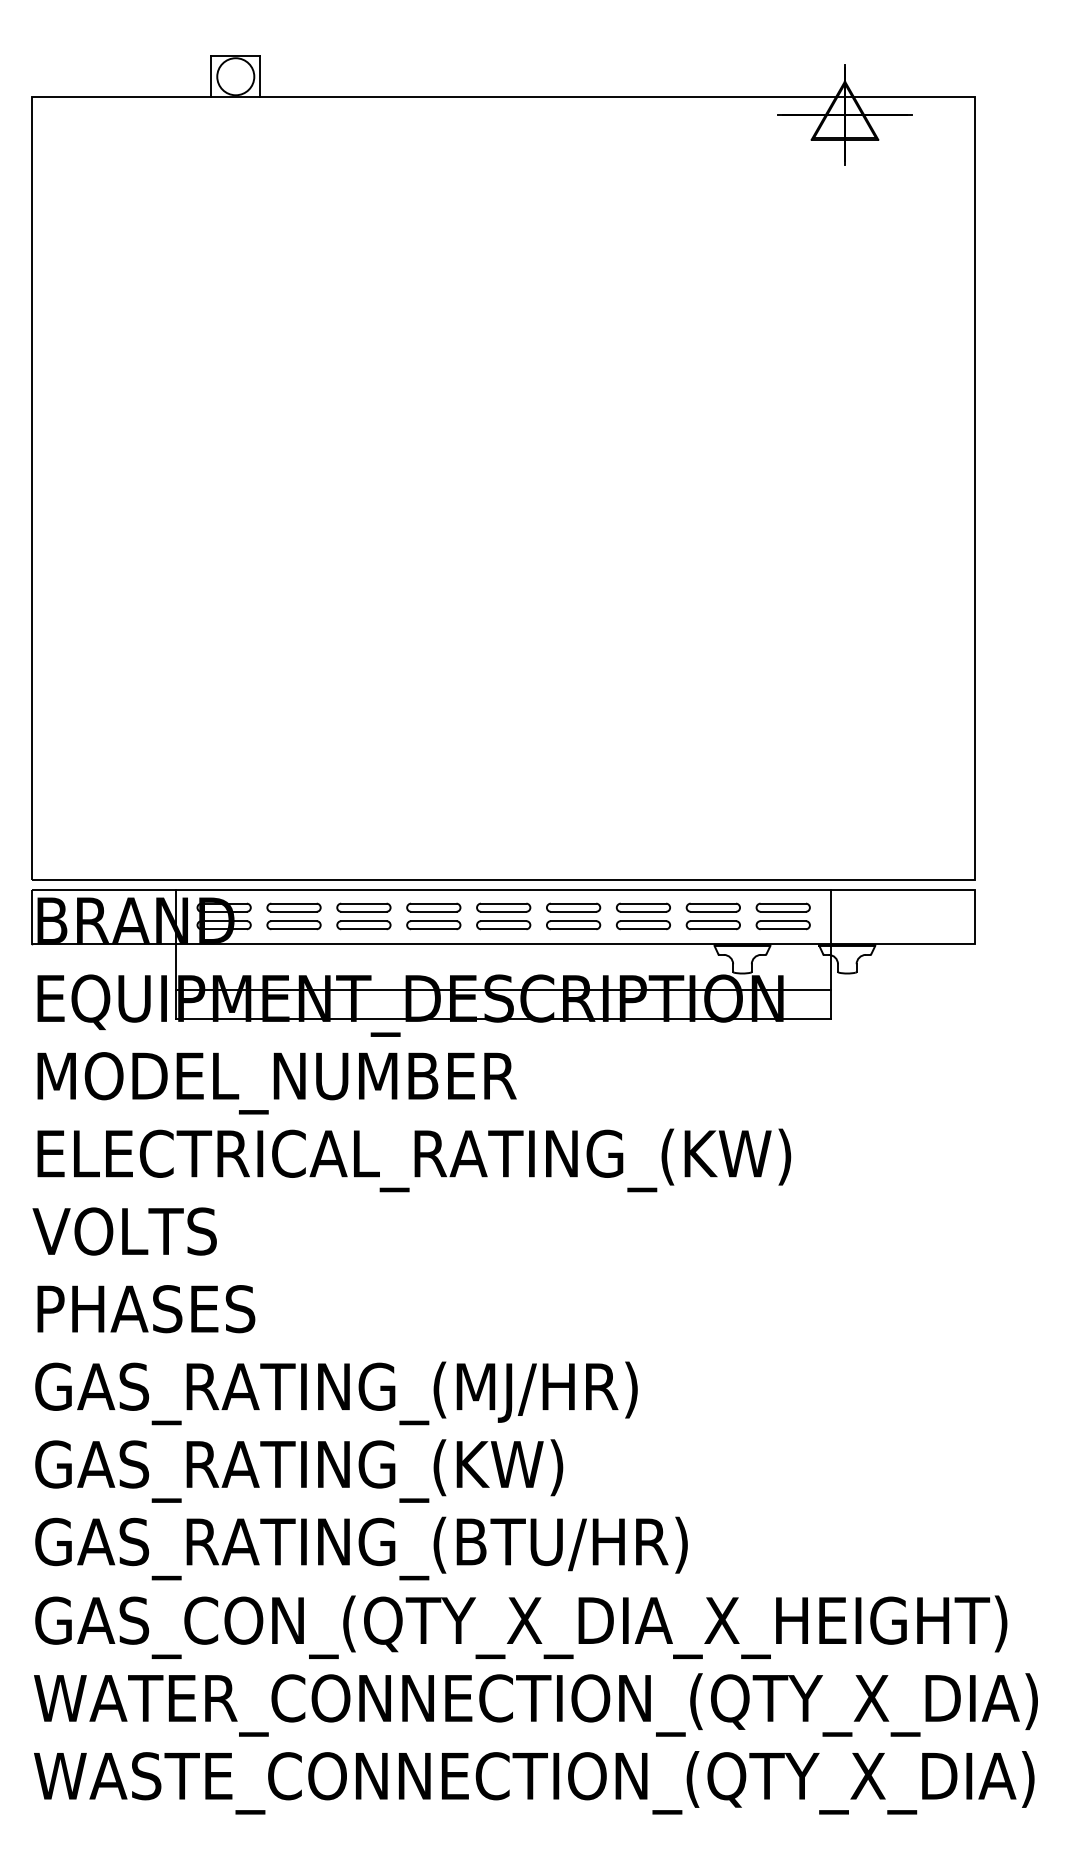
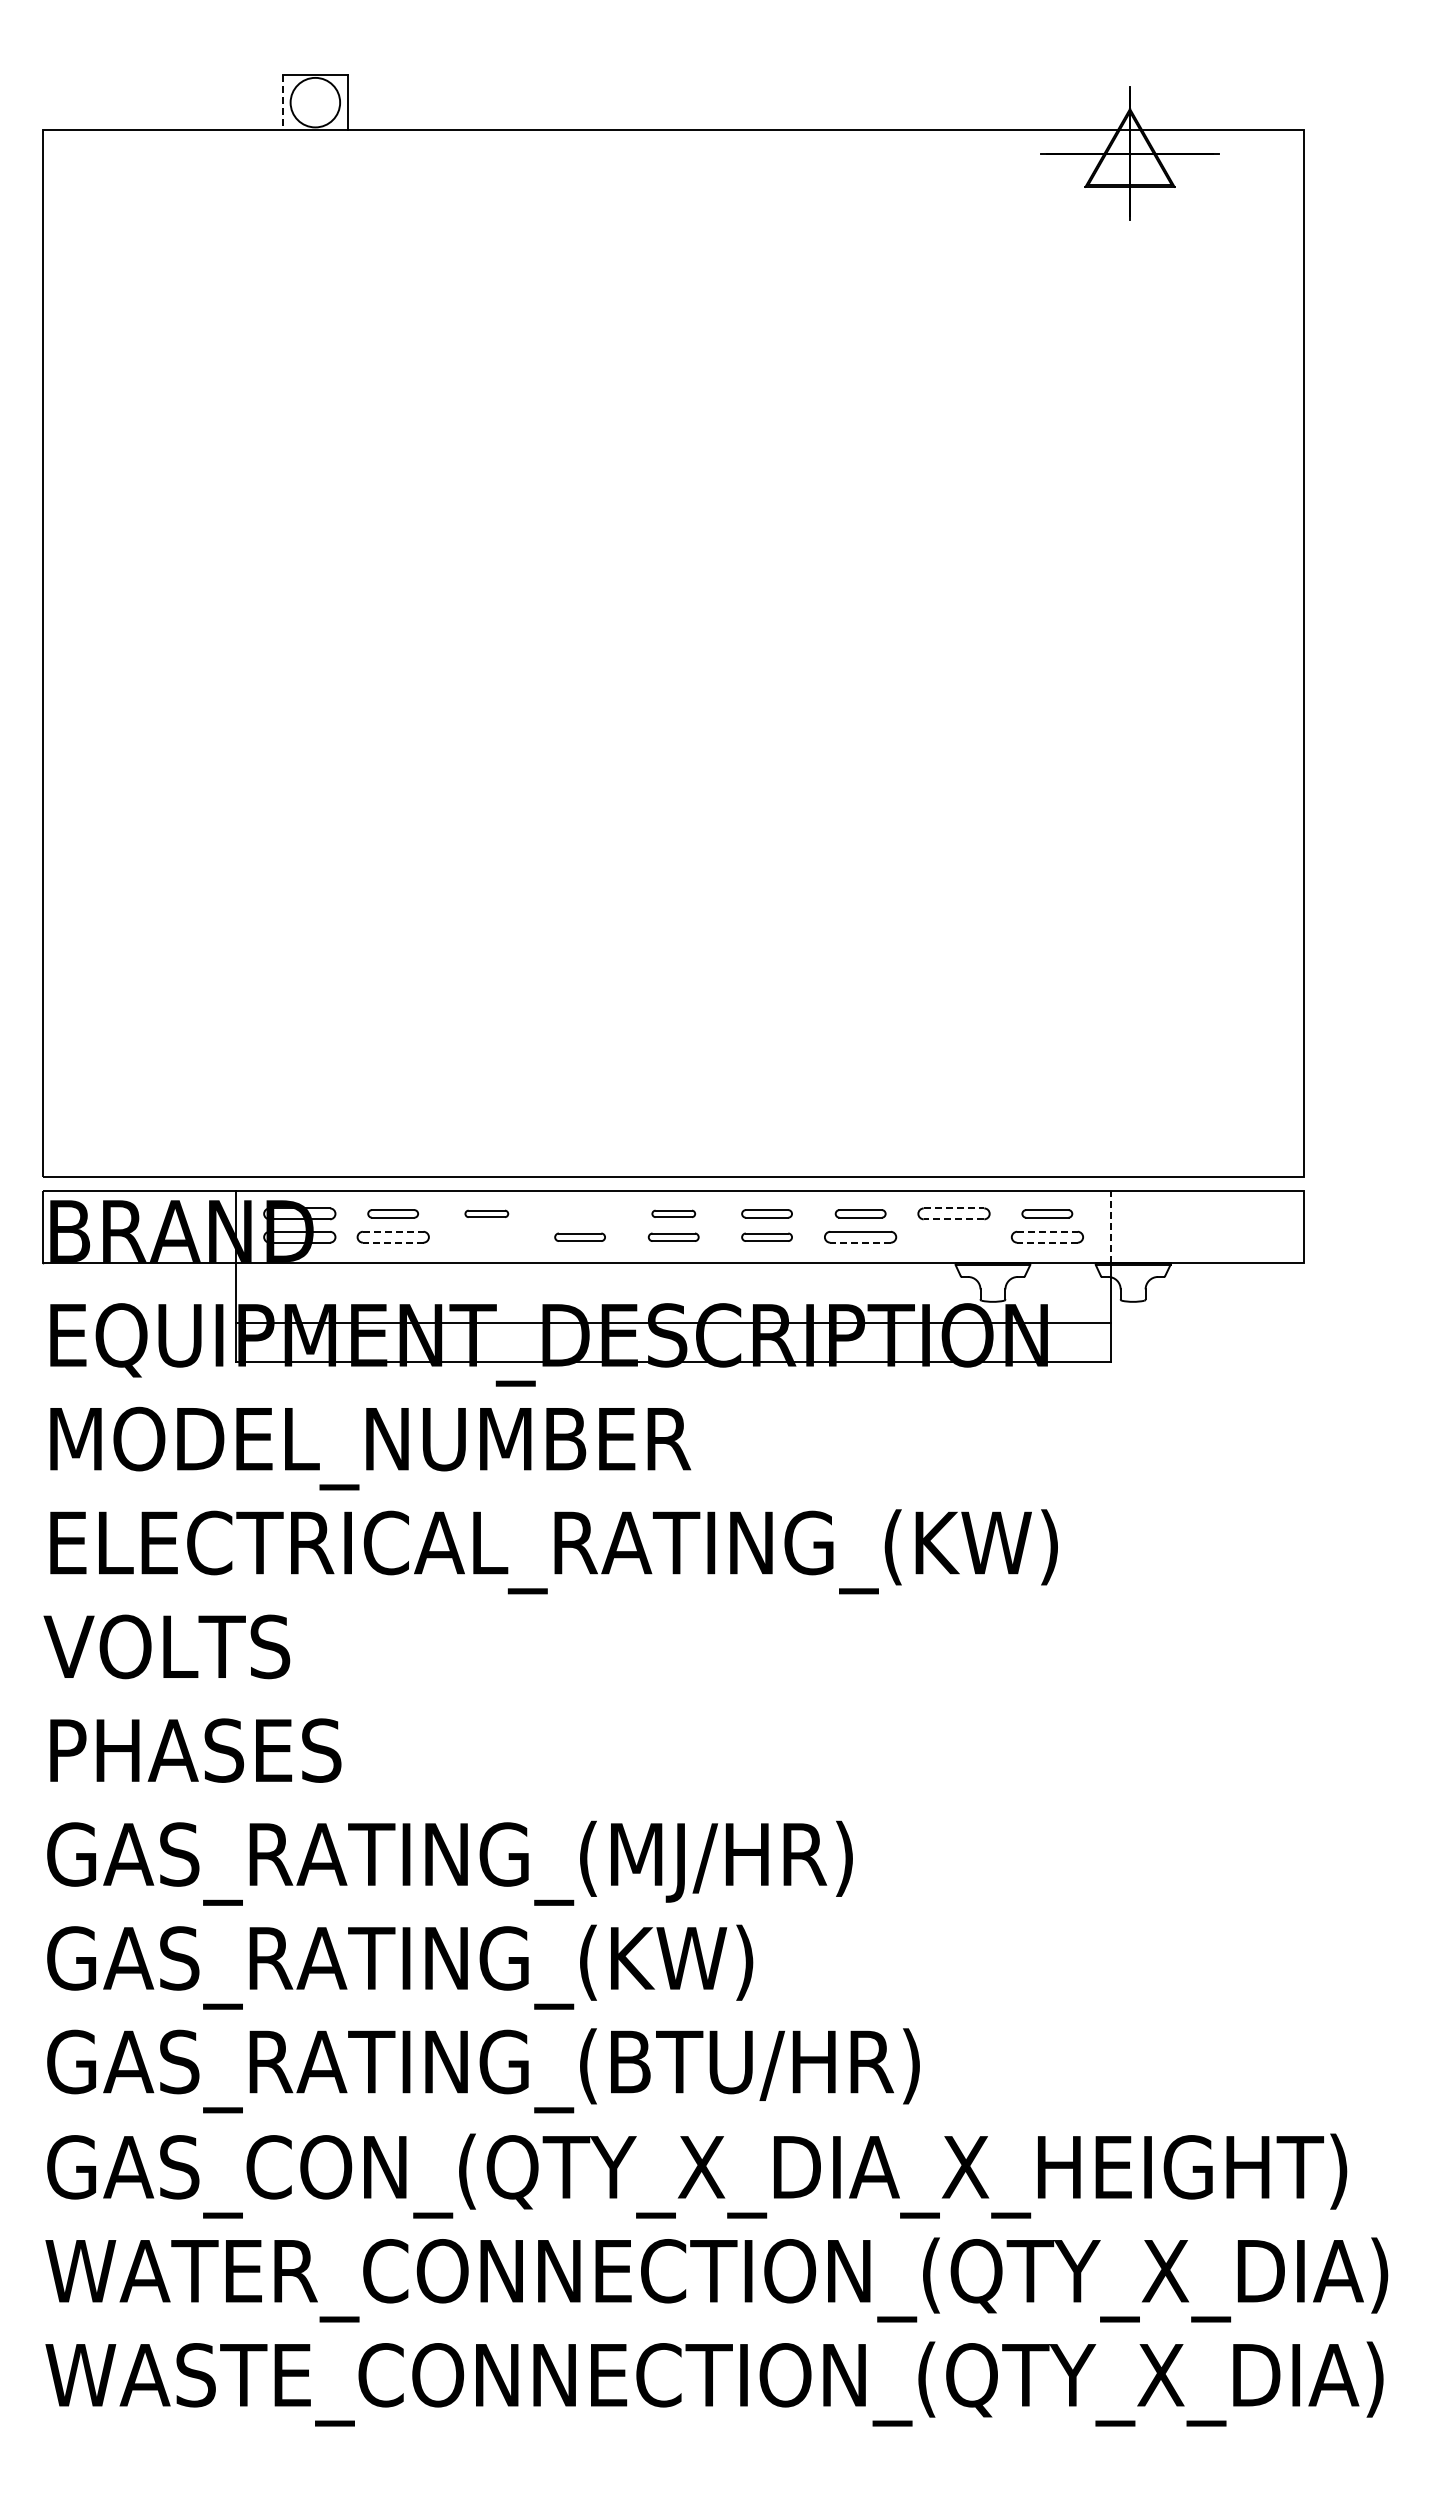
line: (211, 76) -> (282, 102), solid -> dashed
line: (713, 903) -> (954, 1208), solid -> dashed
part: (293, 907) -> (392, 1213), size x0.7
part: (363, 907) -> (486, 1213), size x0.6
part: (433, 907) -> (579, 1213), removed
part: (503, 907) -> (673, 1213), size x0.6
part: (573, 907) -> (766, 1213), size x0.7
part: (643, 907) -> (860, 1213), size x0.7
part: (782, 907) -> (1046, 1213), size x0.7
line: (712, 911) -> (953, 1219), solid -> dashed
line: (831, 917) -> (1111, 1226), solid -> dashed
line: (294, 920) -> (393, 1231), solid -> dashed
line: (783, 920) -> (1047, 1231), solid -> dashed
part: (363, 925) -> (486, 1237), removed
part: (433, 925) -> (579, 1237), size x0.7
part: (503, 925) -> (673, 1237), size x0.7
part: (573, 925) -> (766, 1237), size x0.7
part: (712, 925) -> (953, 1237), removed
line: (293, 929) -> (392, 1242), solid -> dashed
line: (643, 929) -> (860, 1242), solid -> dashed
line: (782, 929) -> (1046, 1242), solid -> dashed

